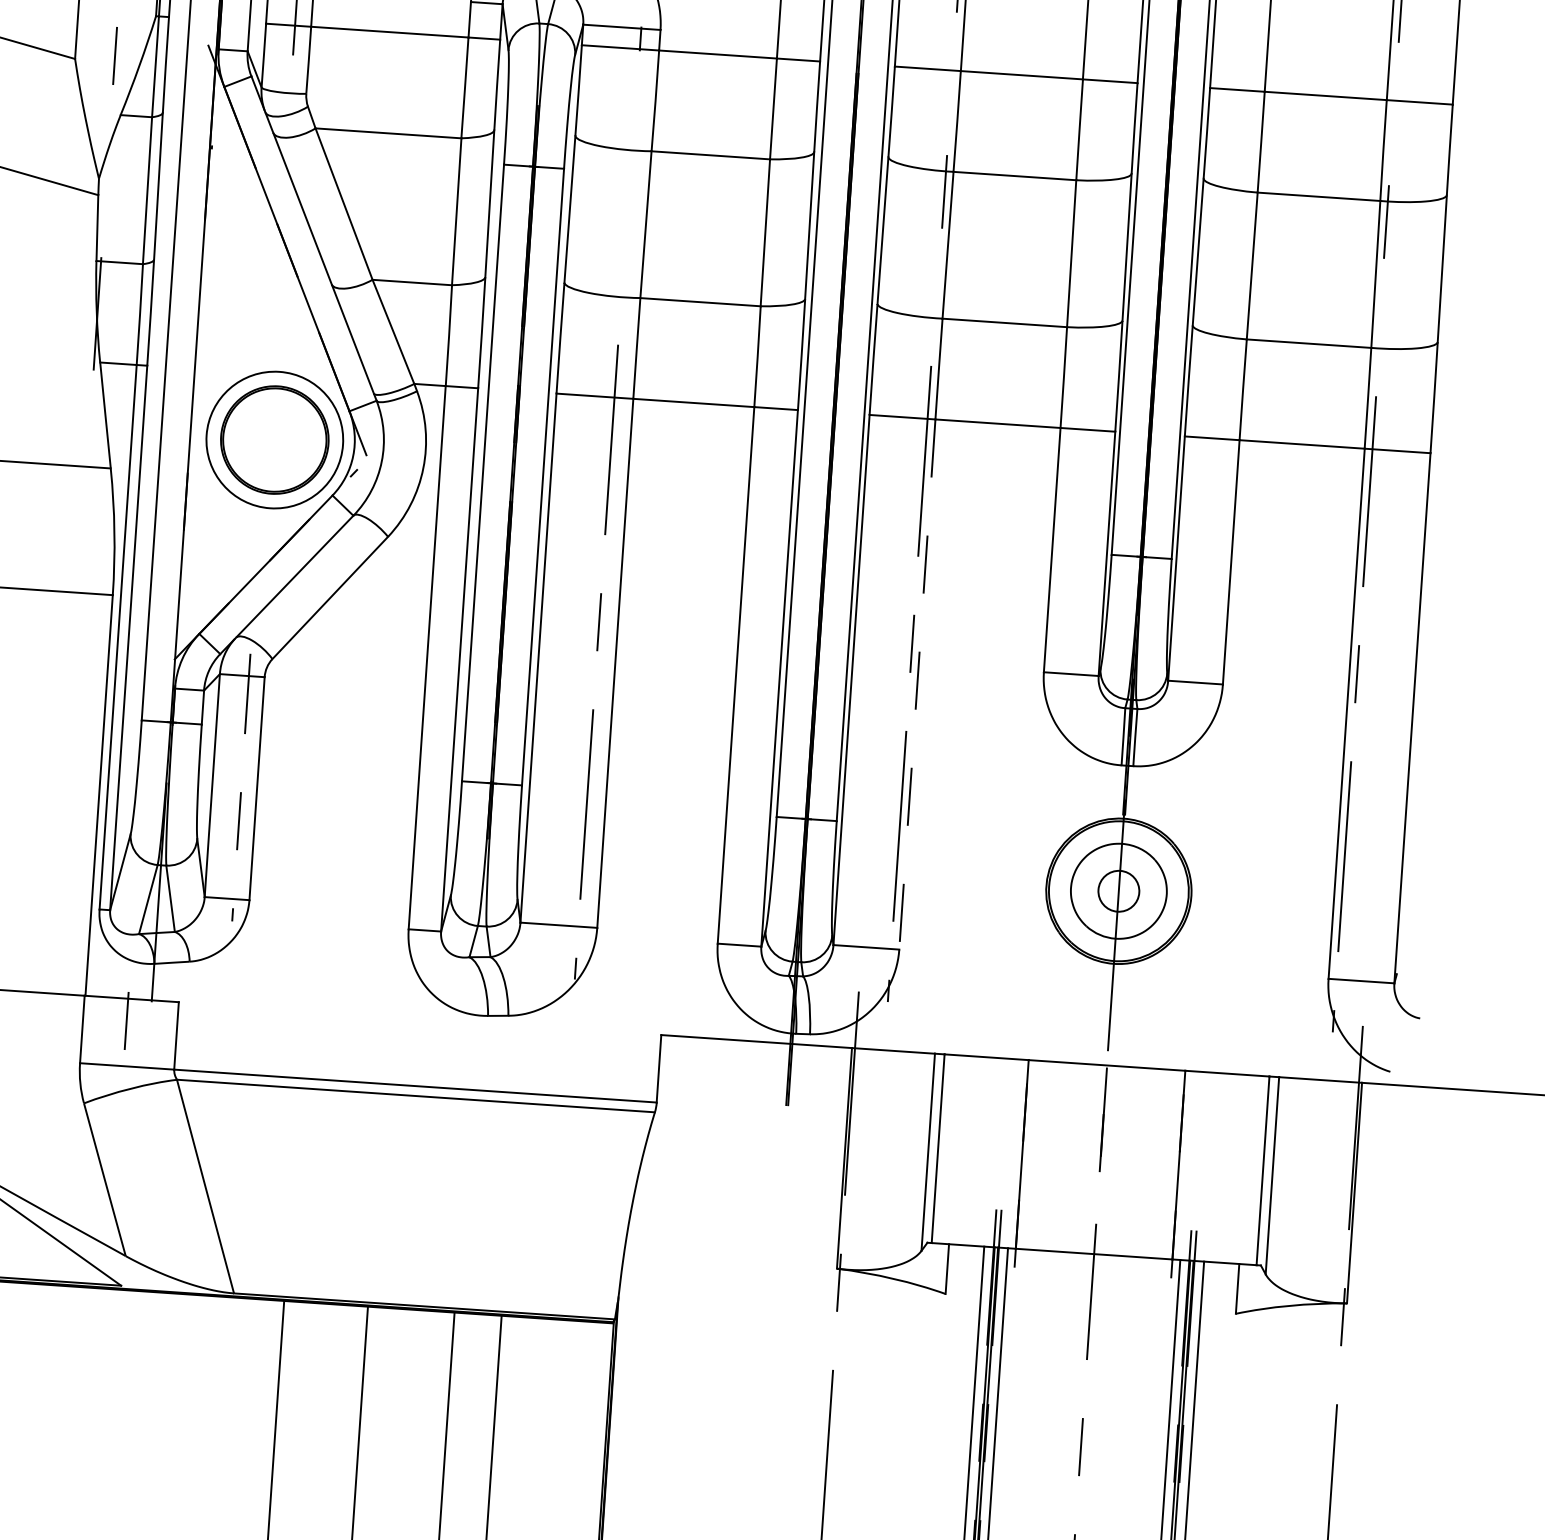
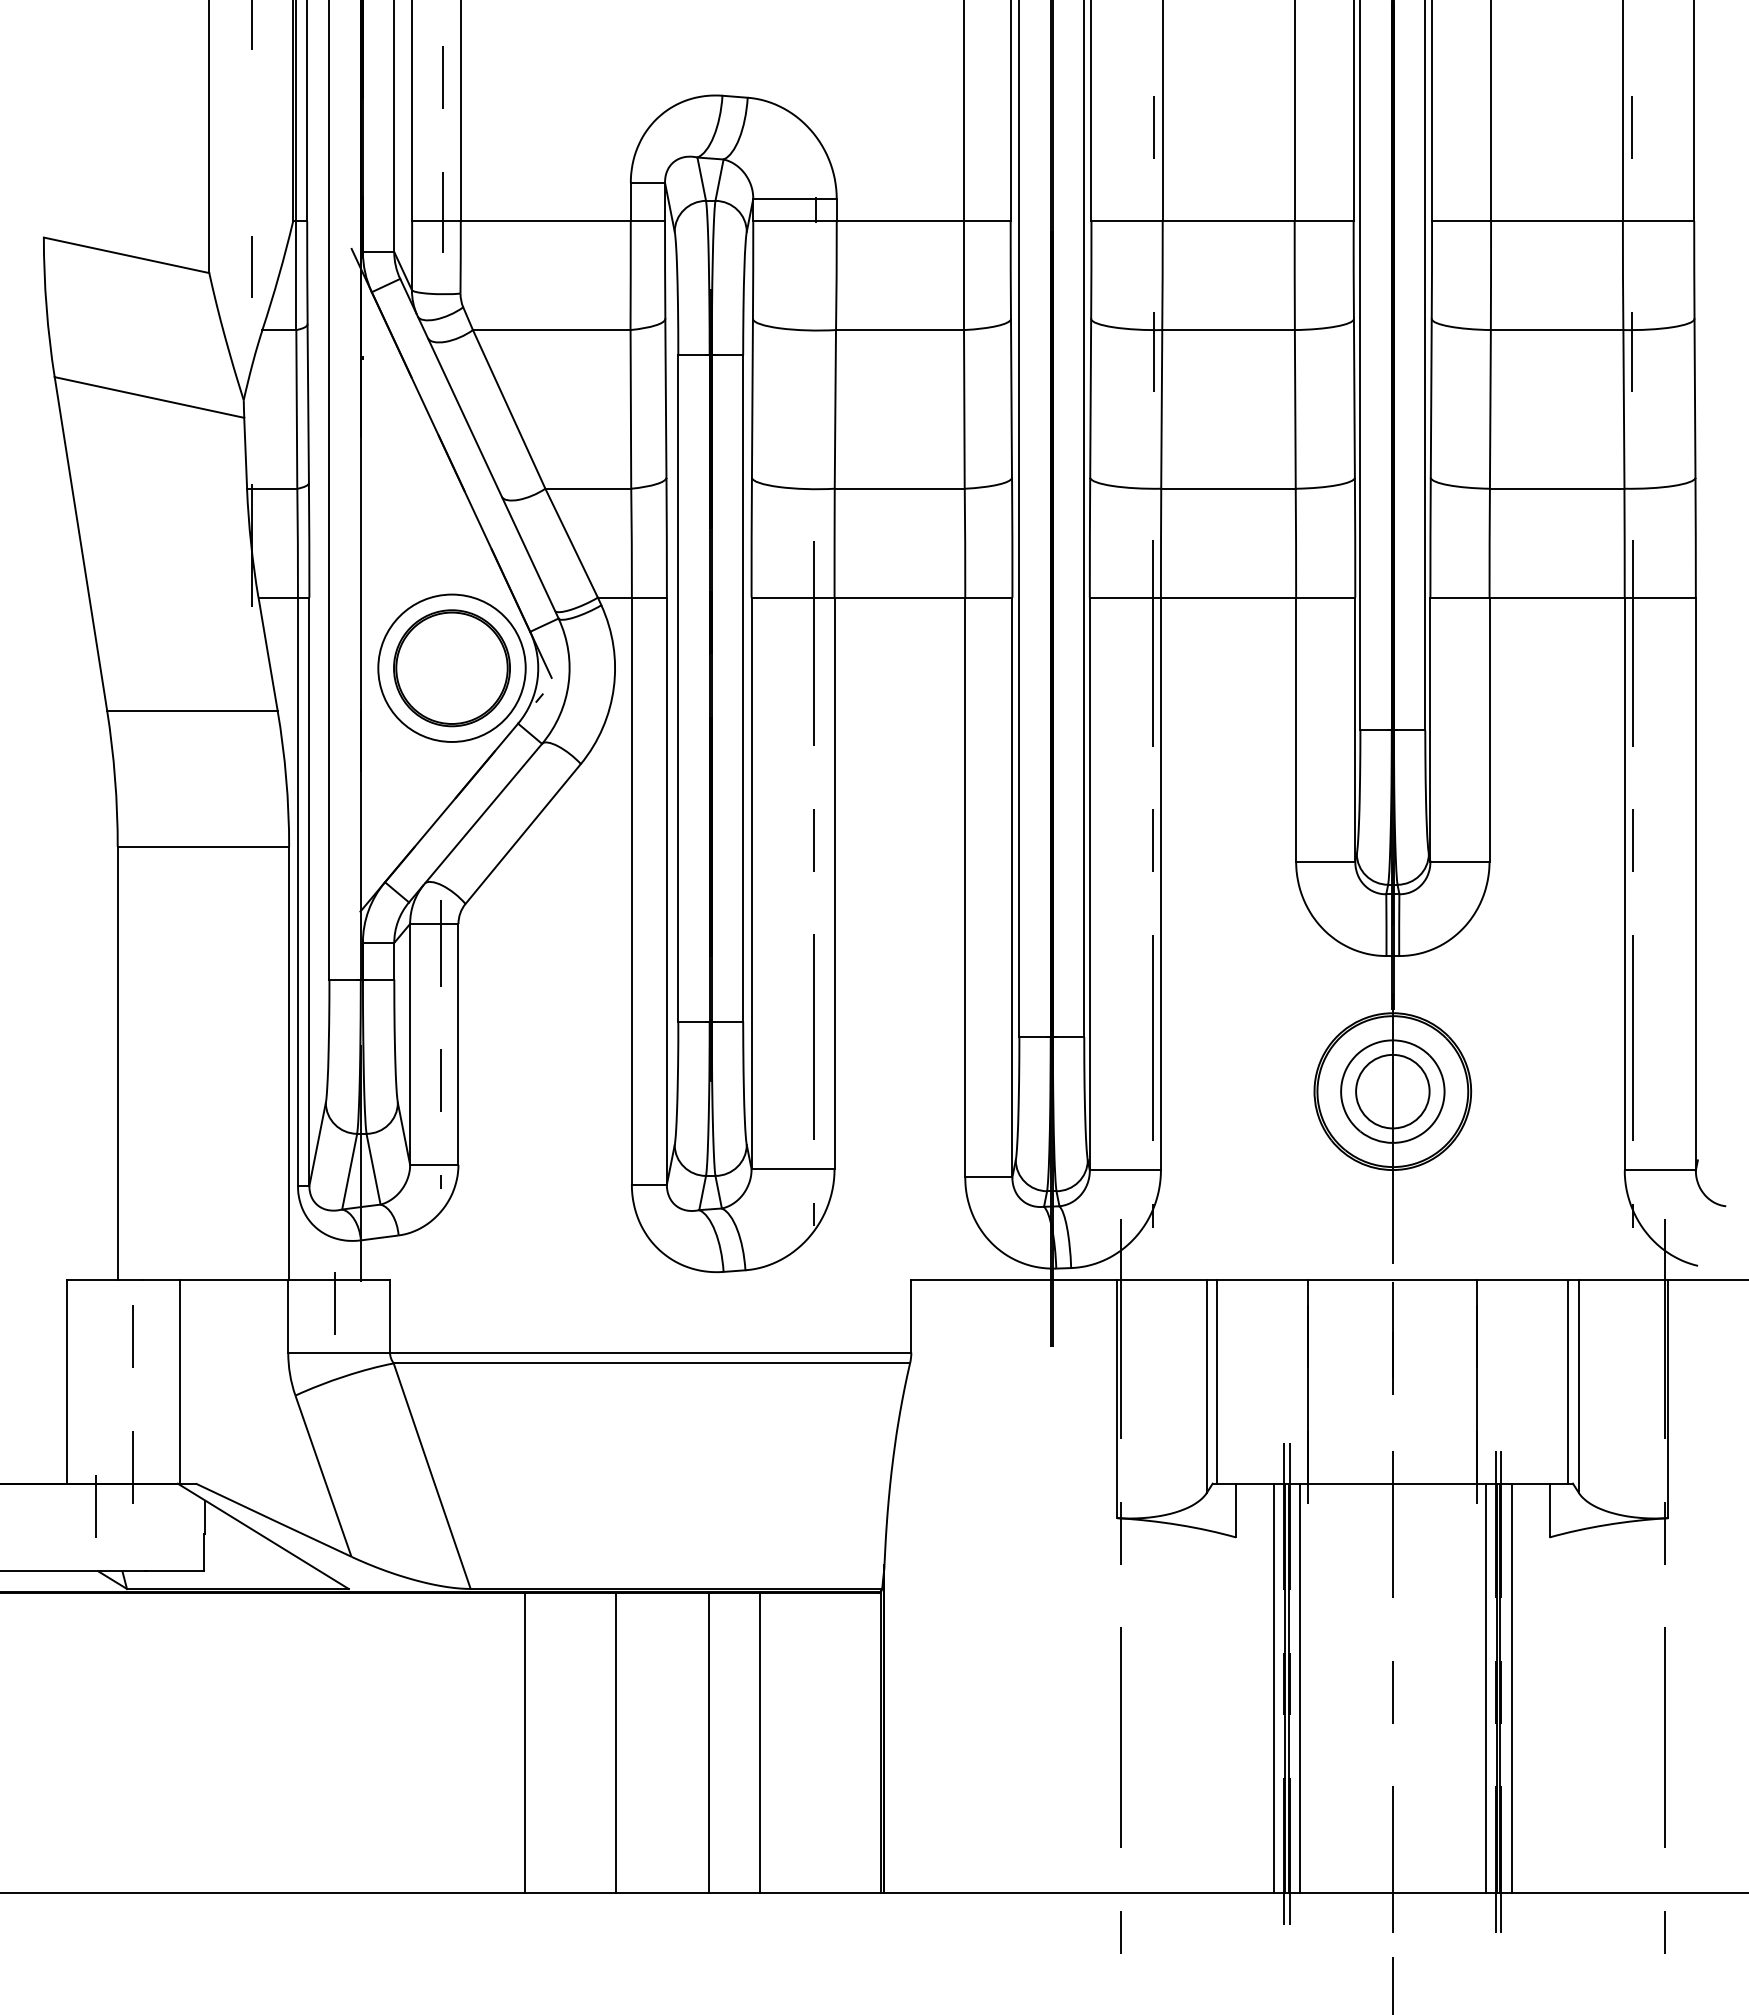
line: (916, 684) -> (1160, 884), dashed -> solid
circle: (1118, 891) -> (1392, 1091), size x1.67

